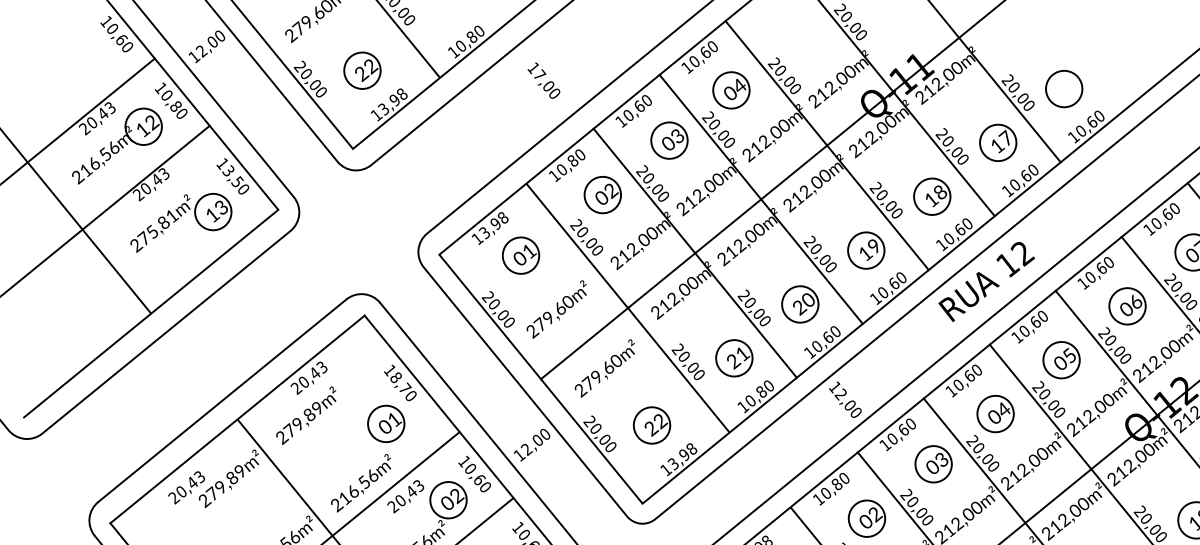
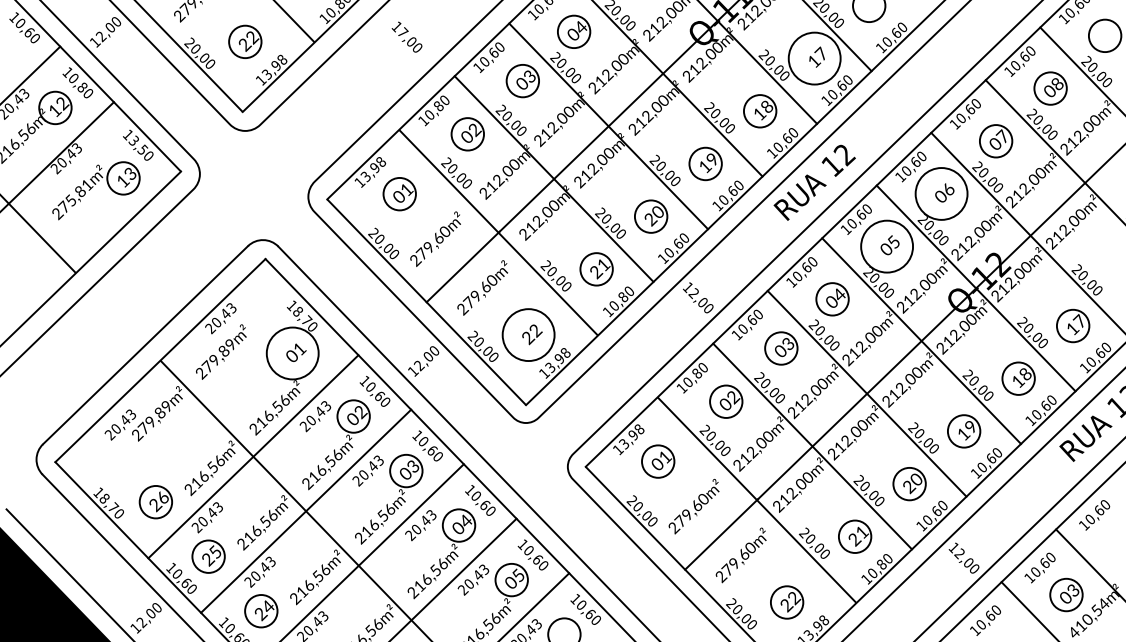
circle: (998, 142) -> (814, 58), size x1.6
circle: (1127, 305) -> (941, 193), size x1.6
circle: (1060, 359) -> (886, 246), size x1.6
circle: (385, 423) -> (292, 353), size x1.6
circle: (651, 424) -> (528, 334), size x1.6

